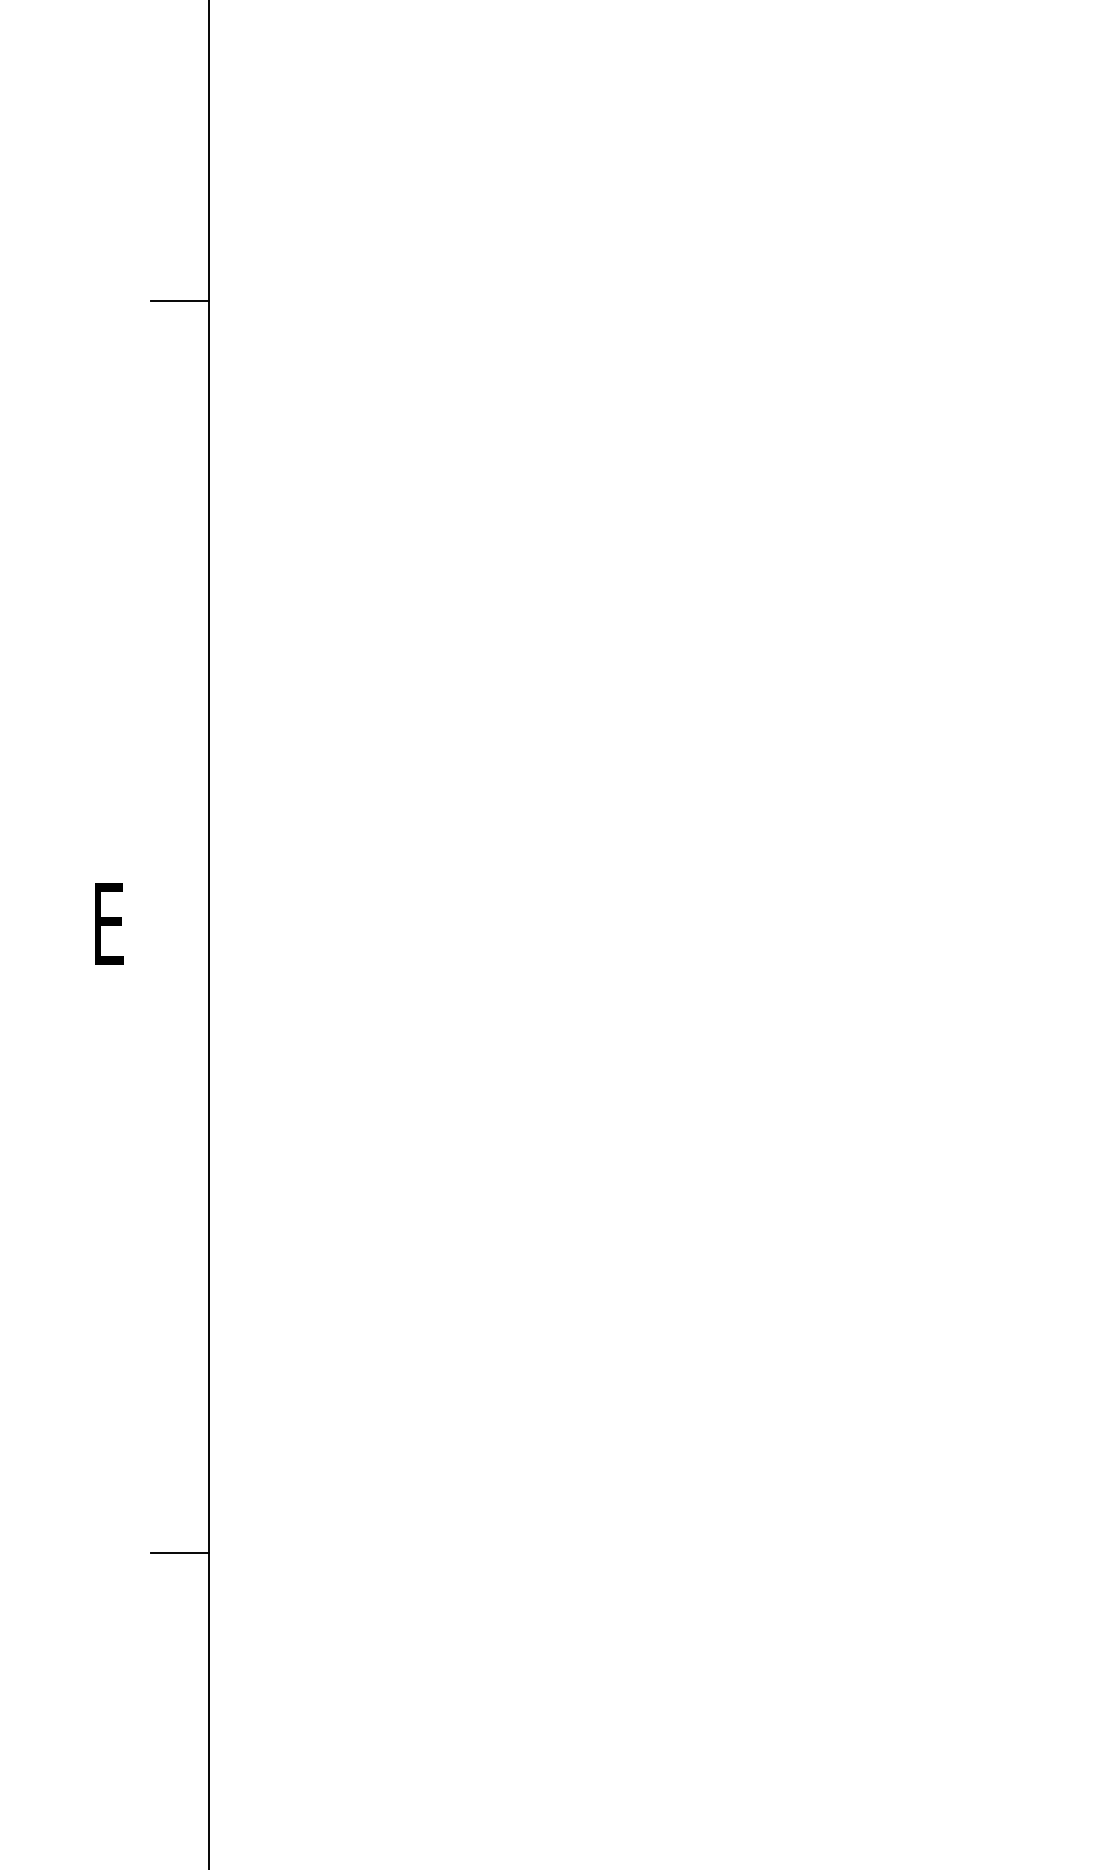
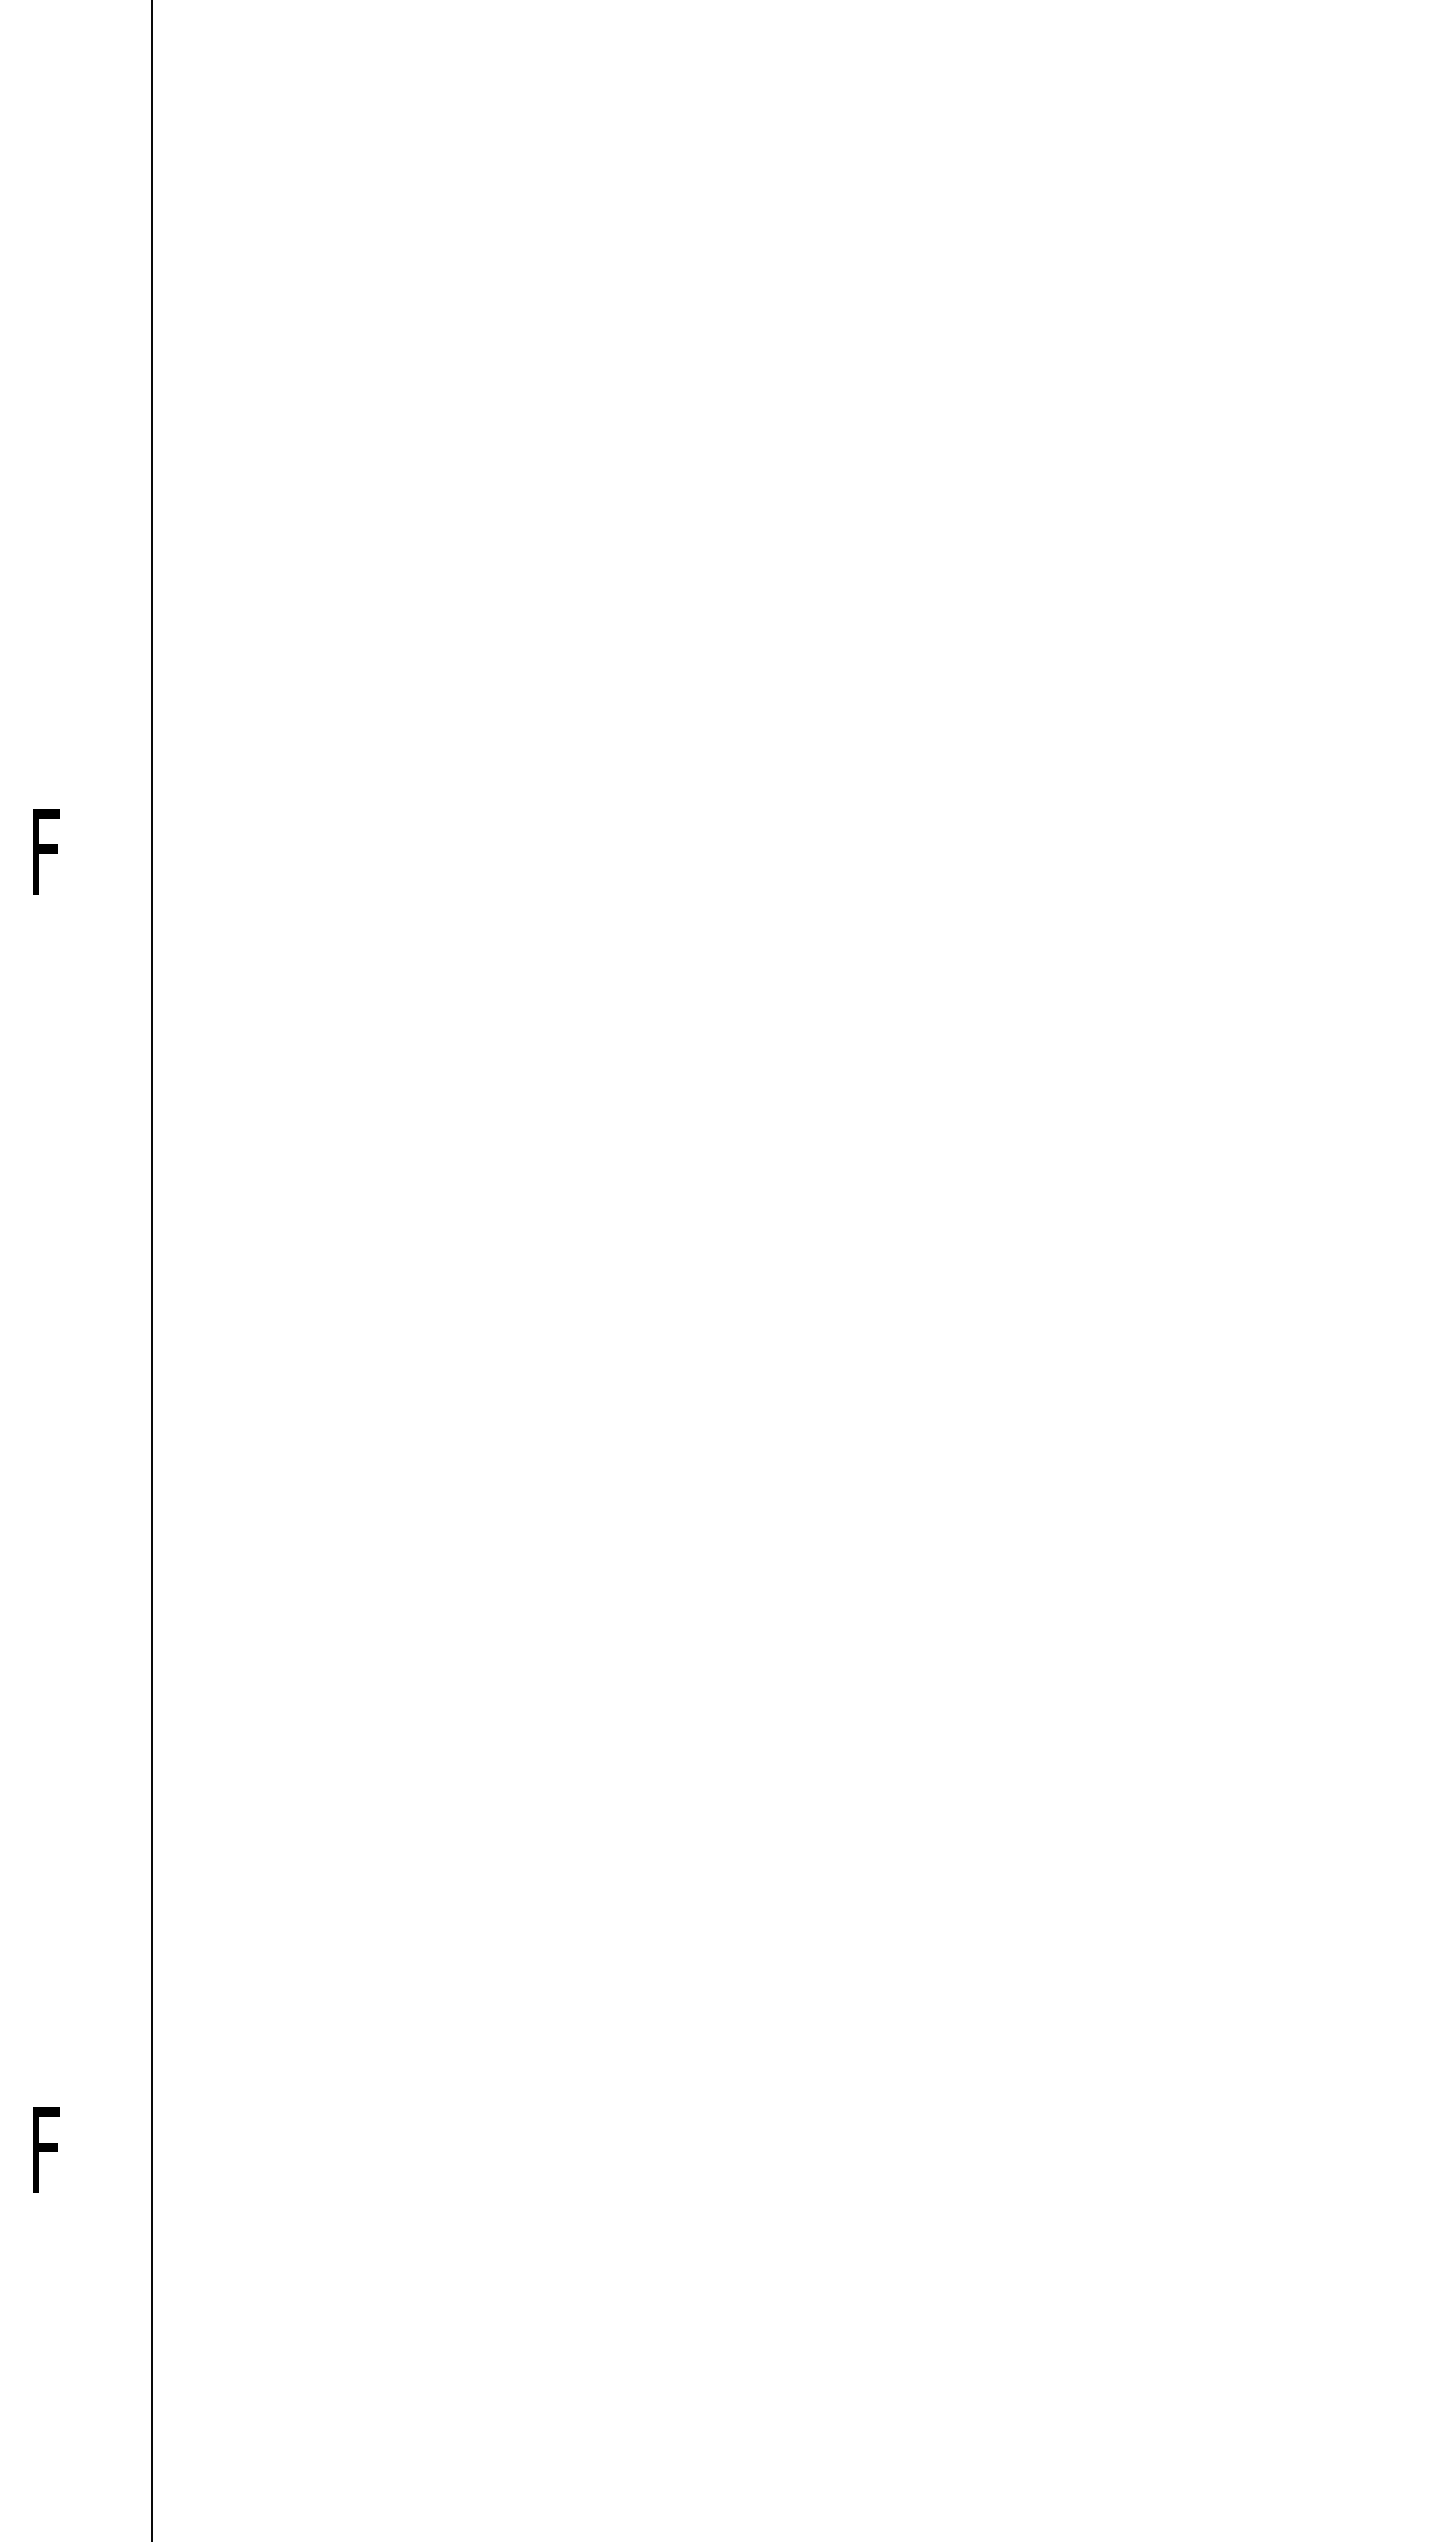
line: (179, 300) -> (121, 200), removed
text: (111, 923) -> (50, 851), E -> F
line: (179, 1552) -> (121, 1508), removed

